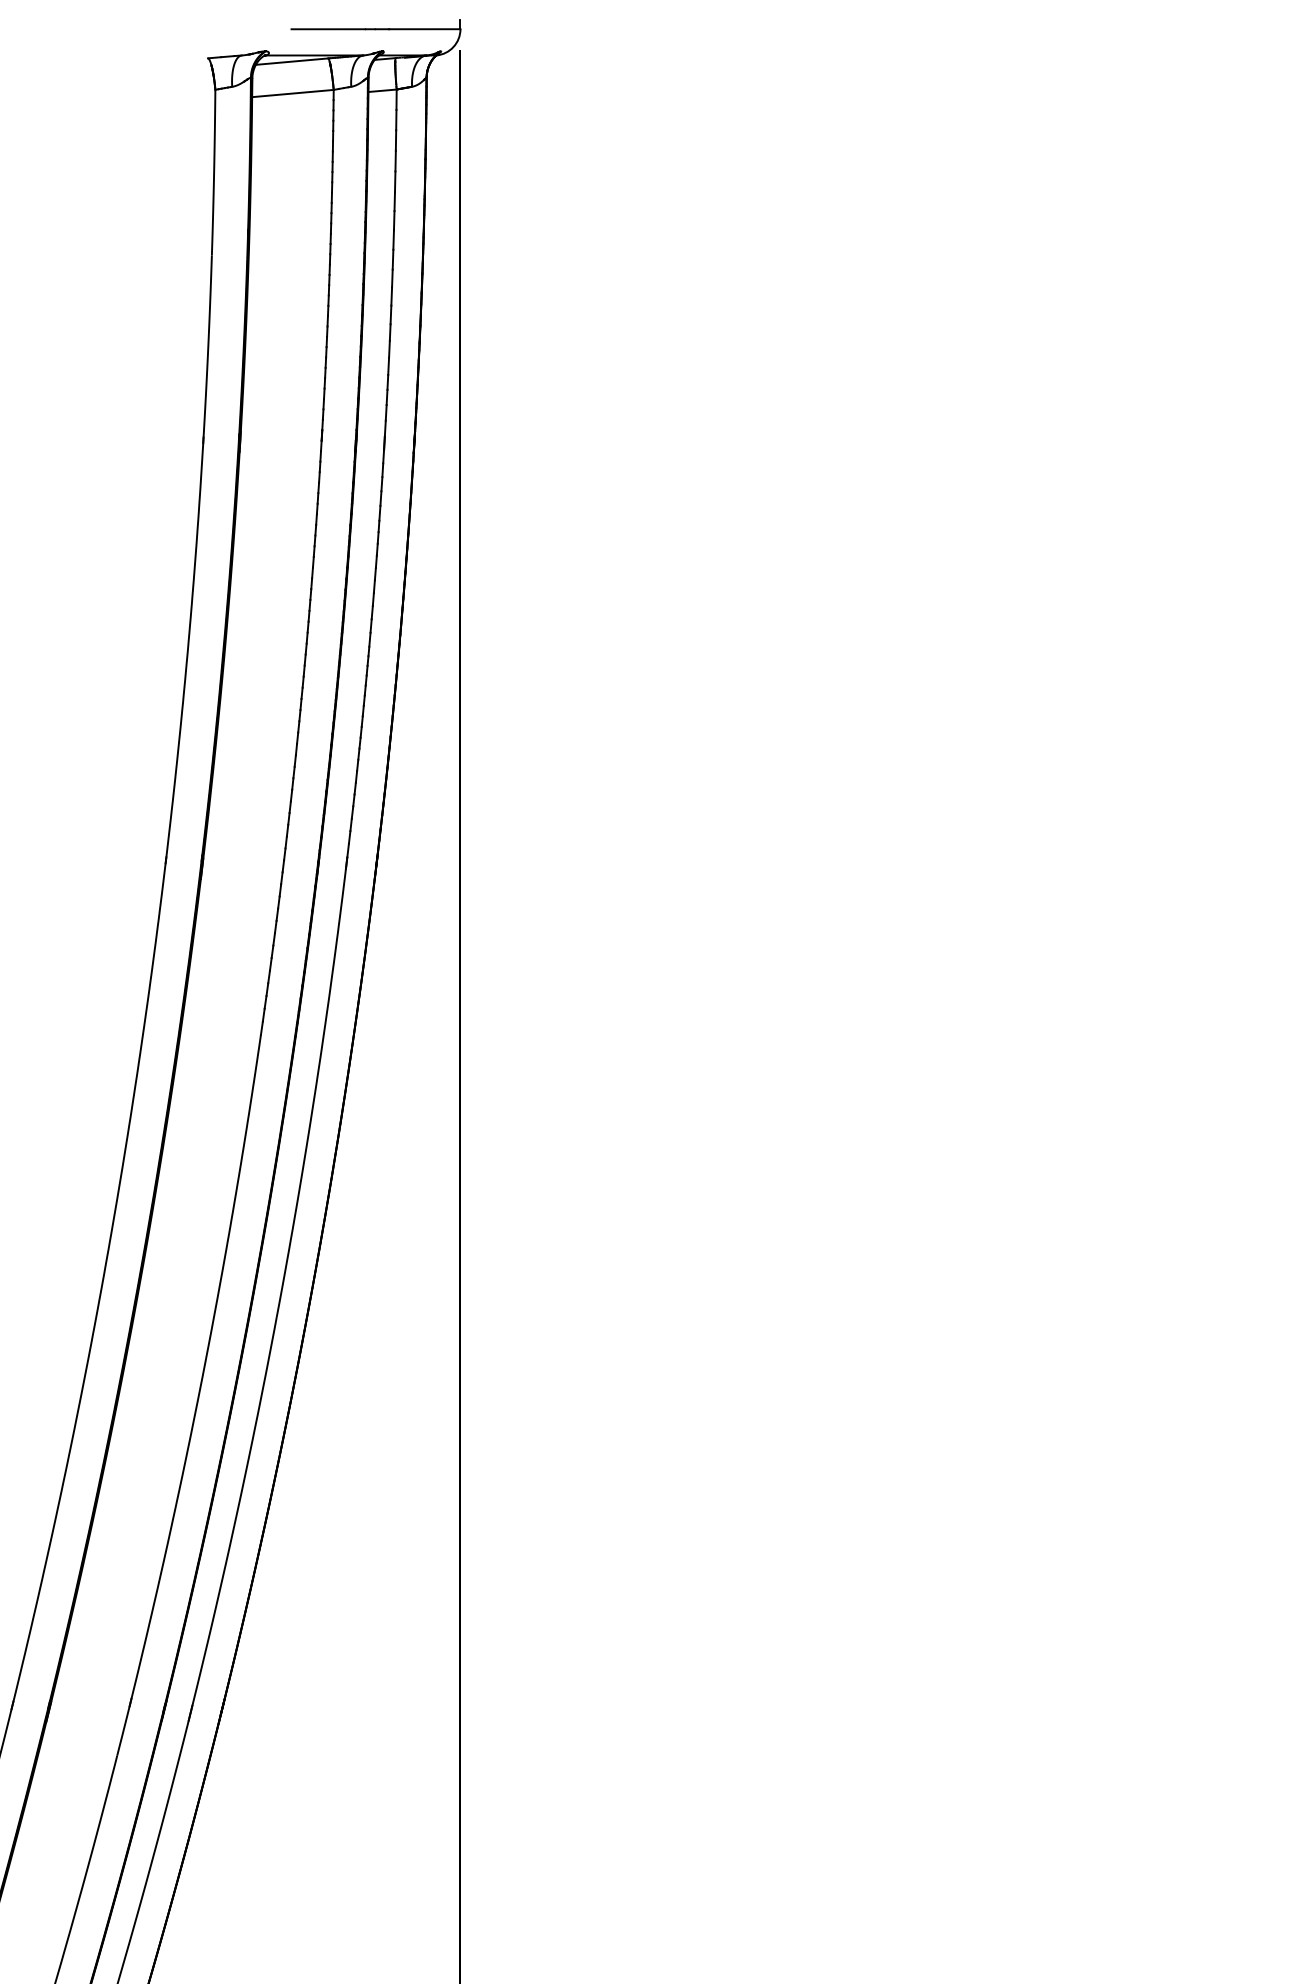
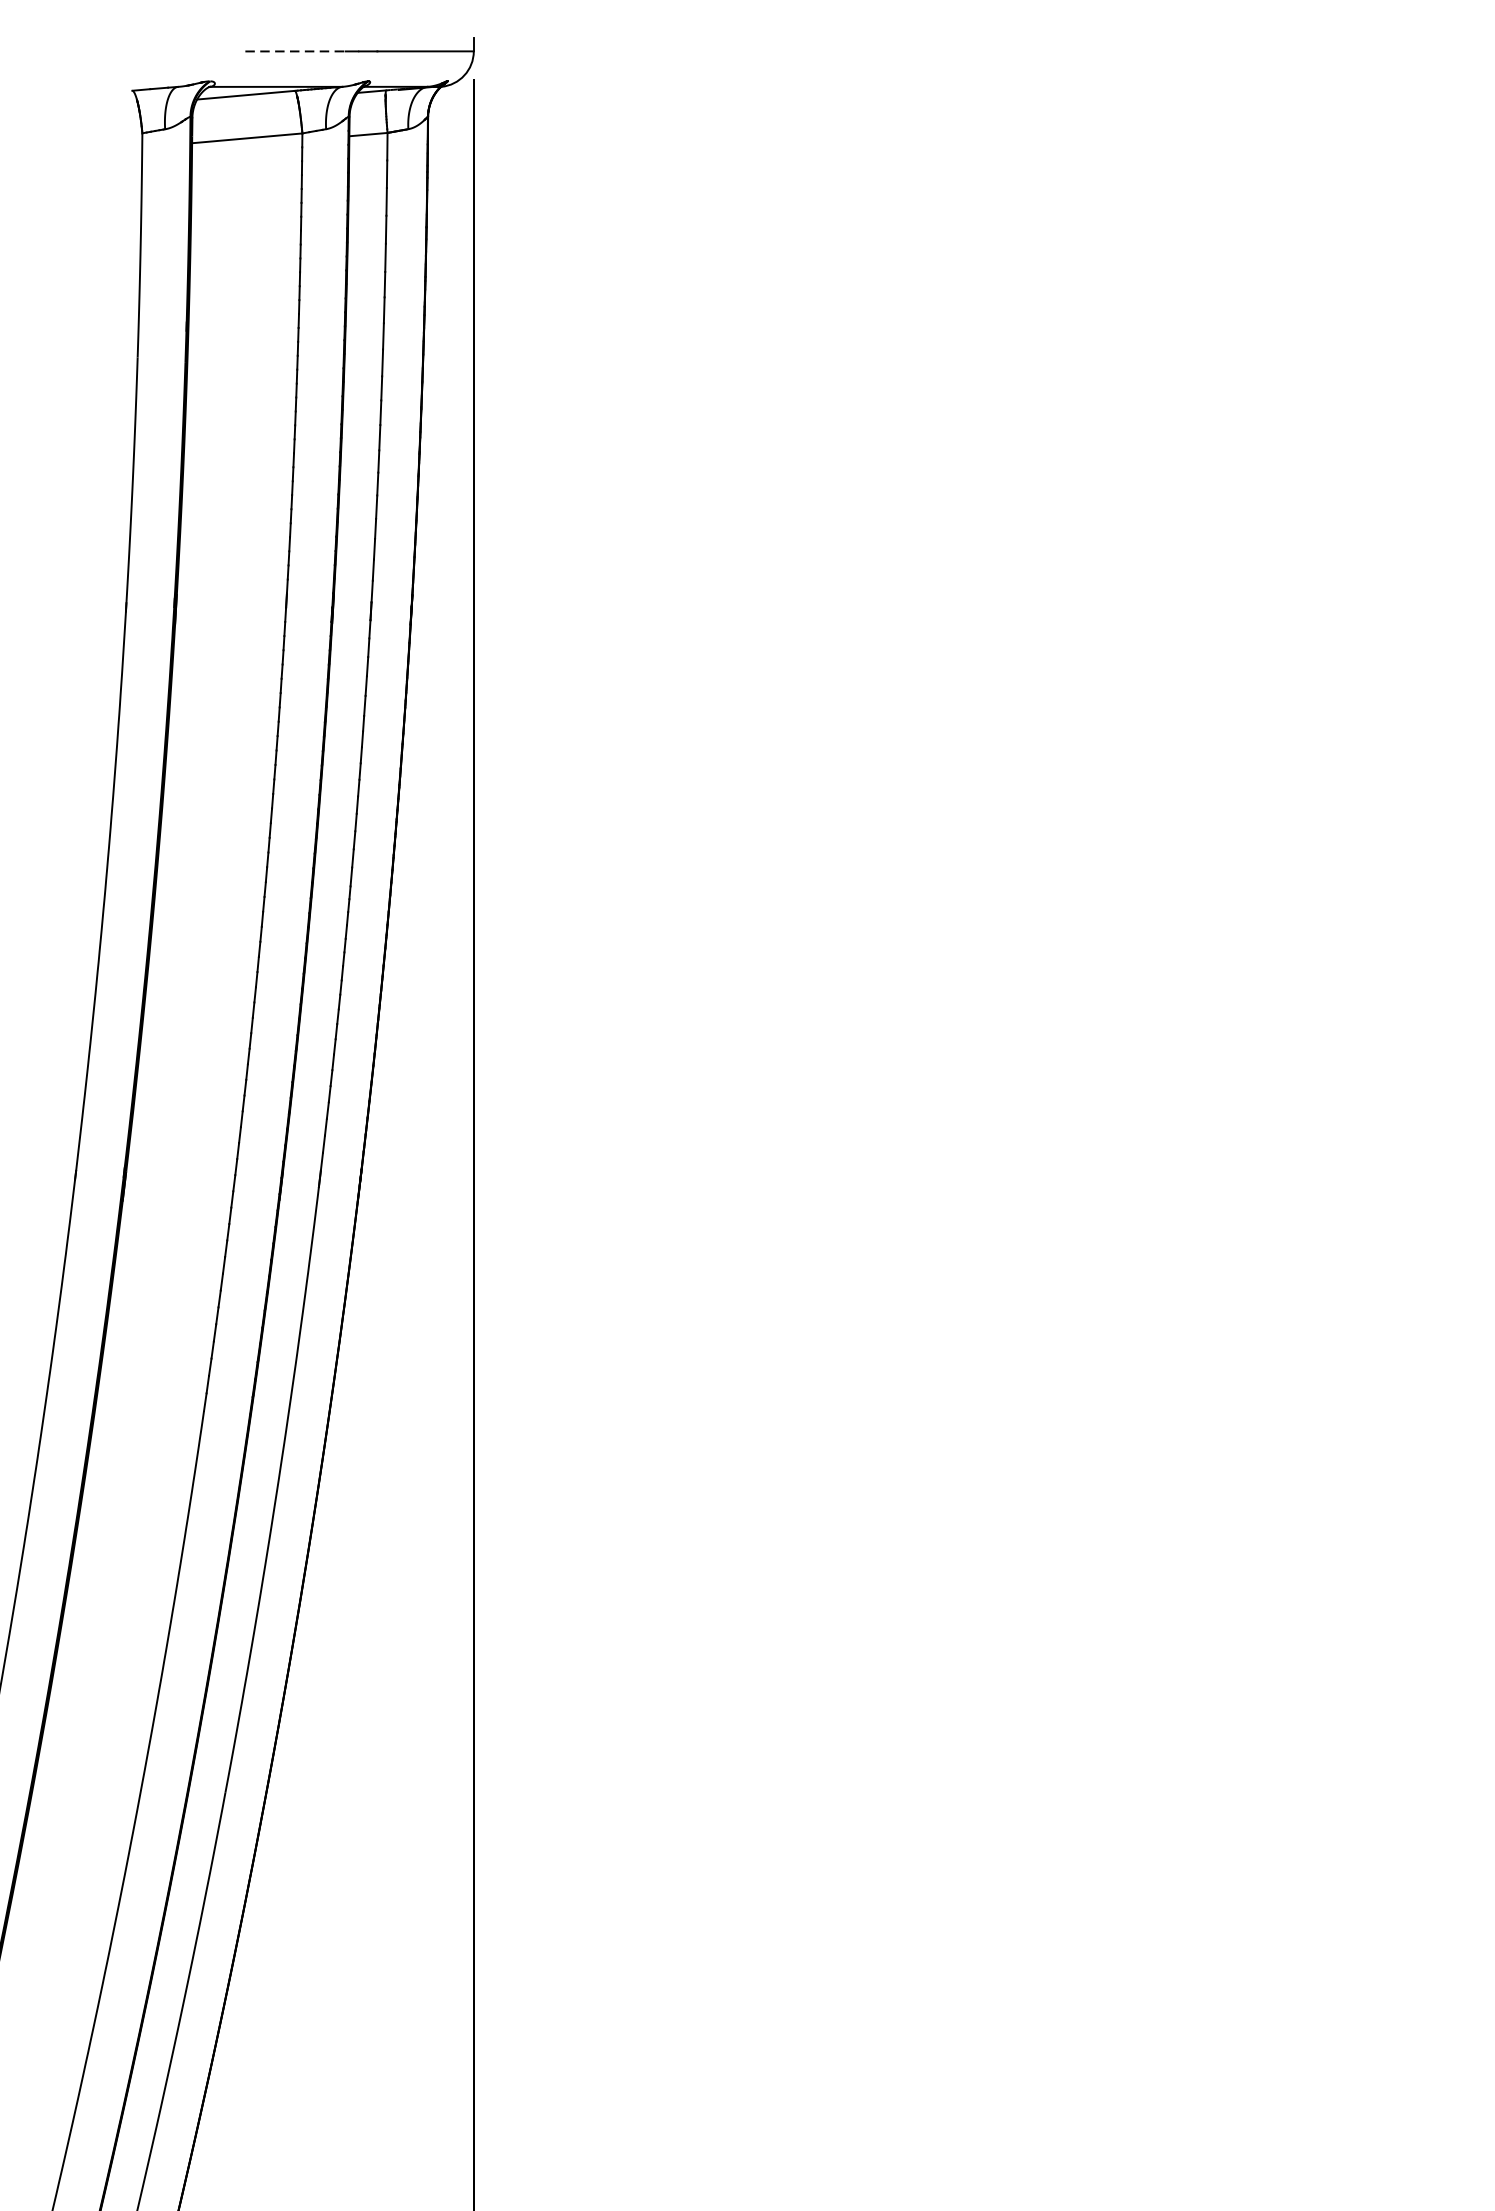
line: (328, 29) -> (295, 51), solid -> dashed

